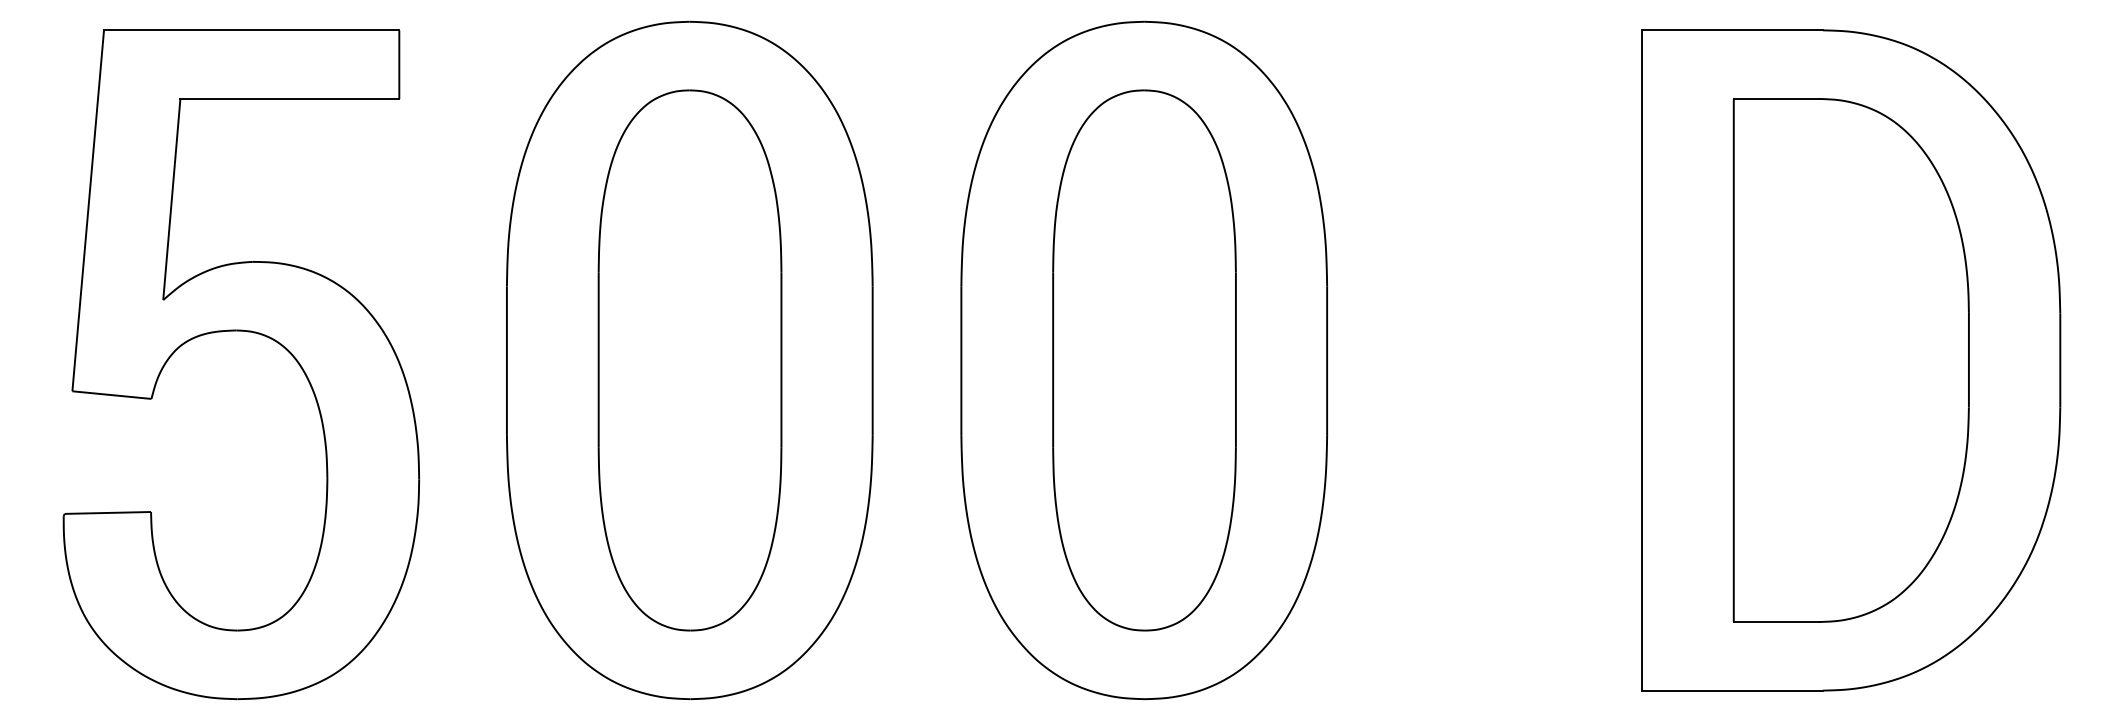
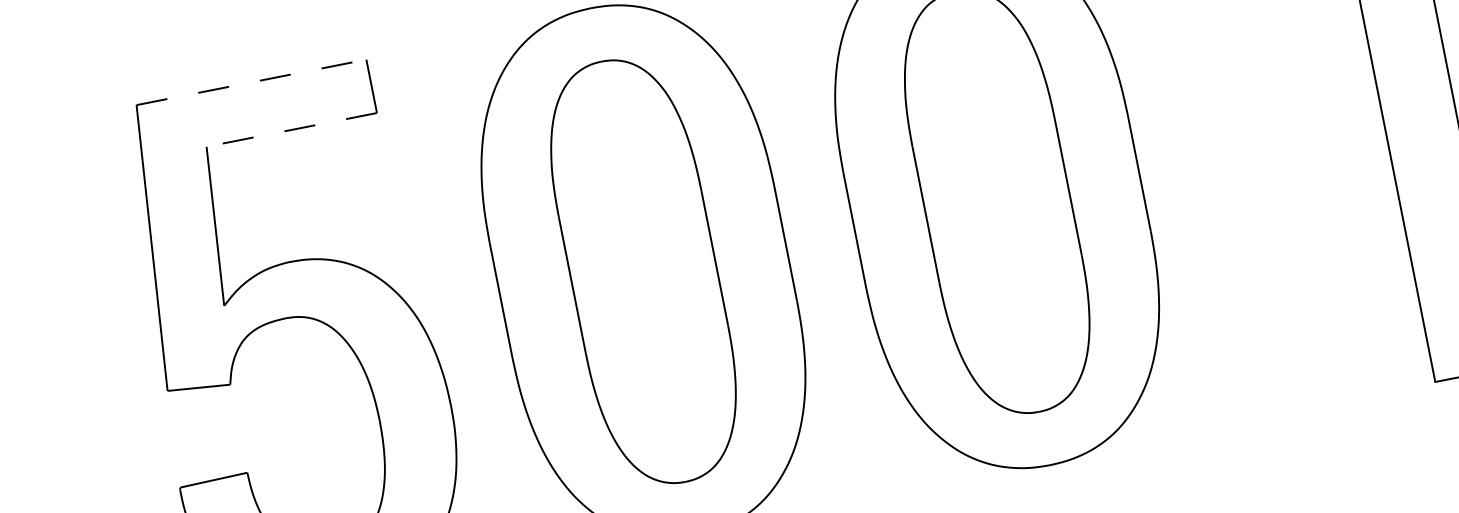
line: (251, 30) -> (251, 82), solid -> dashed
line: (289, 98) -> (291, 129), solid -> dashed

